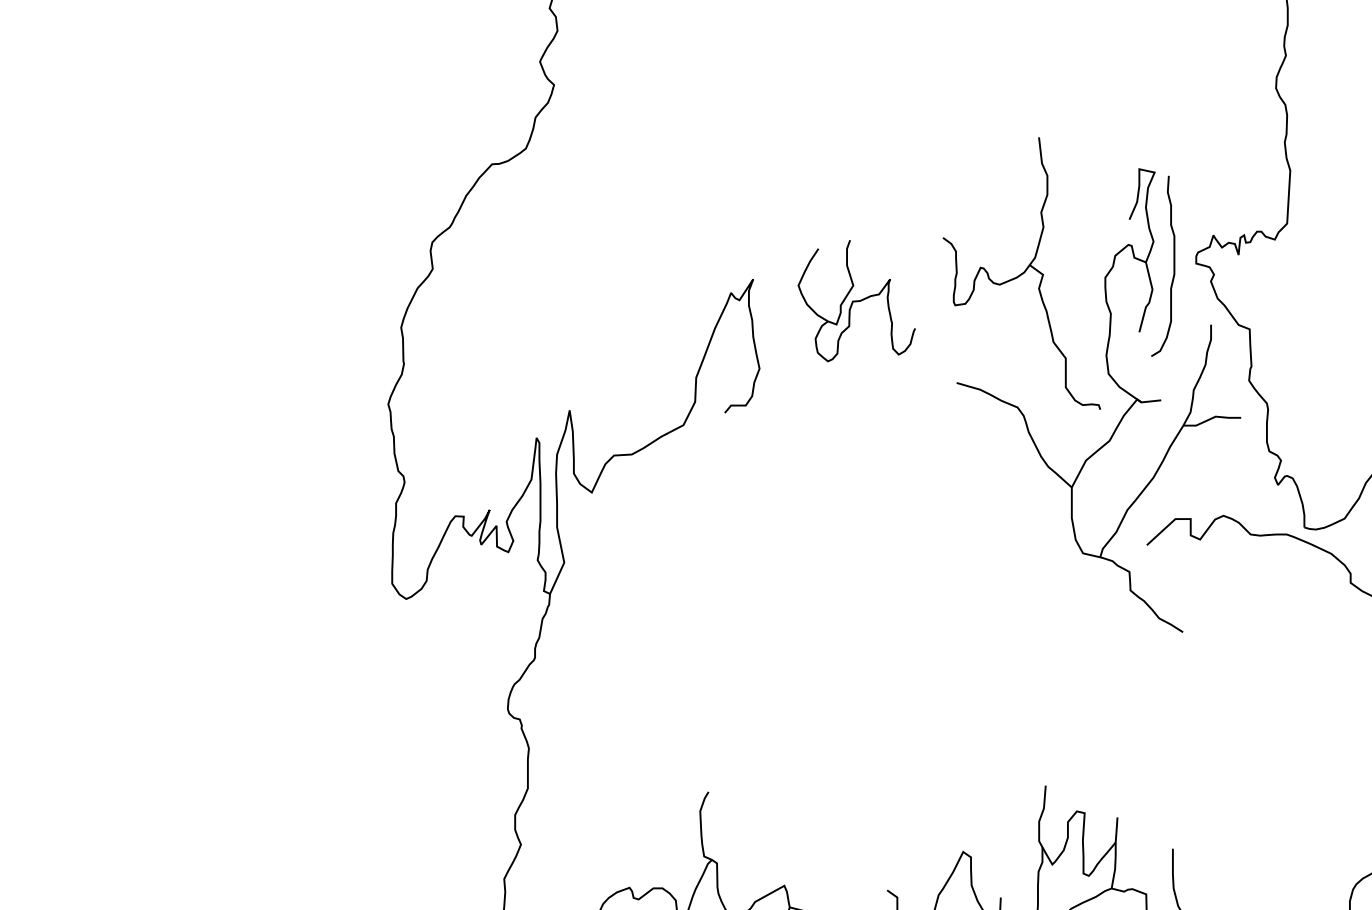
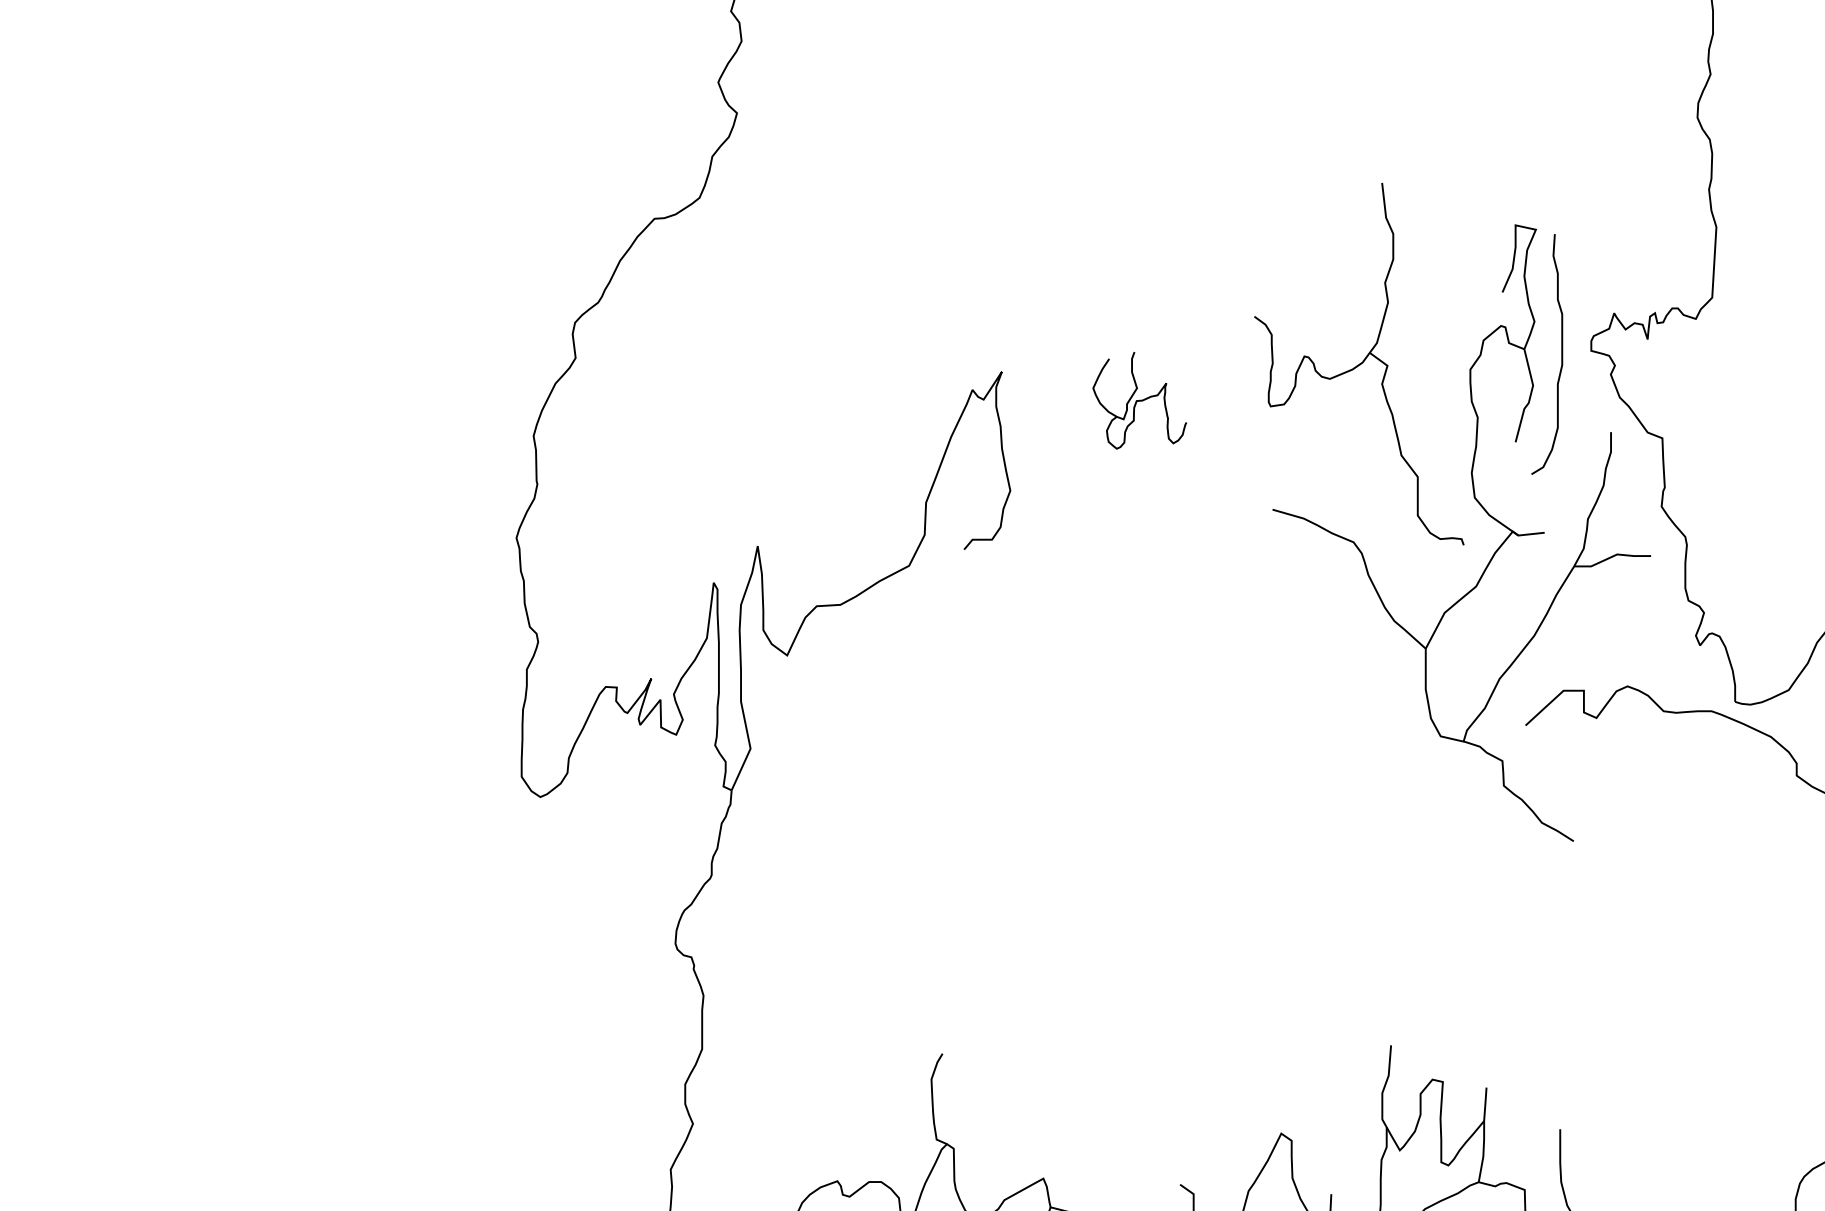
part: (856, 300) -> (1139, 400), size x0.6

